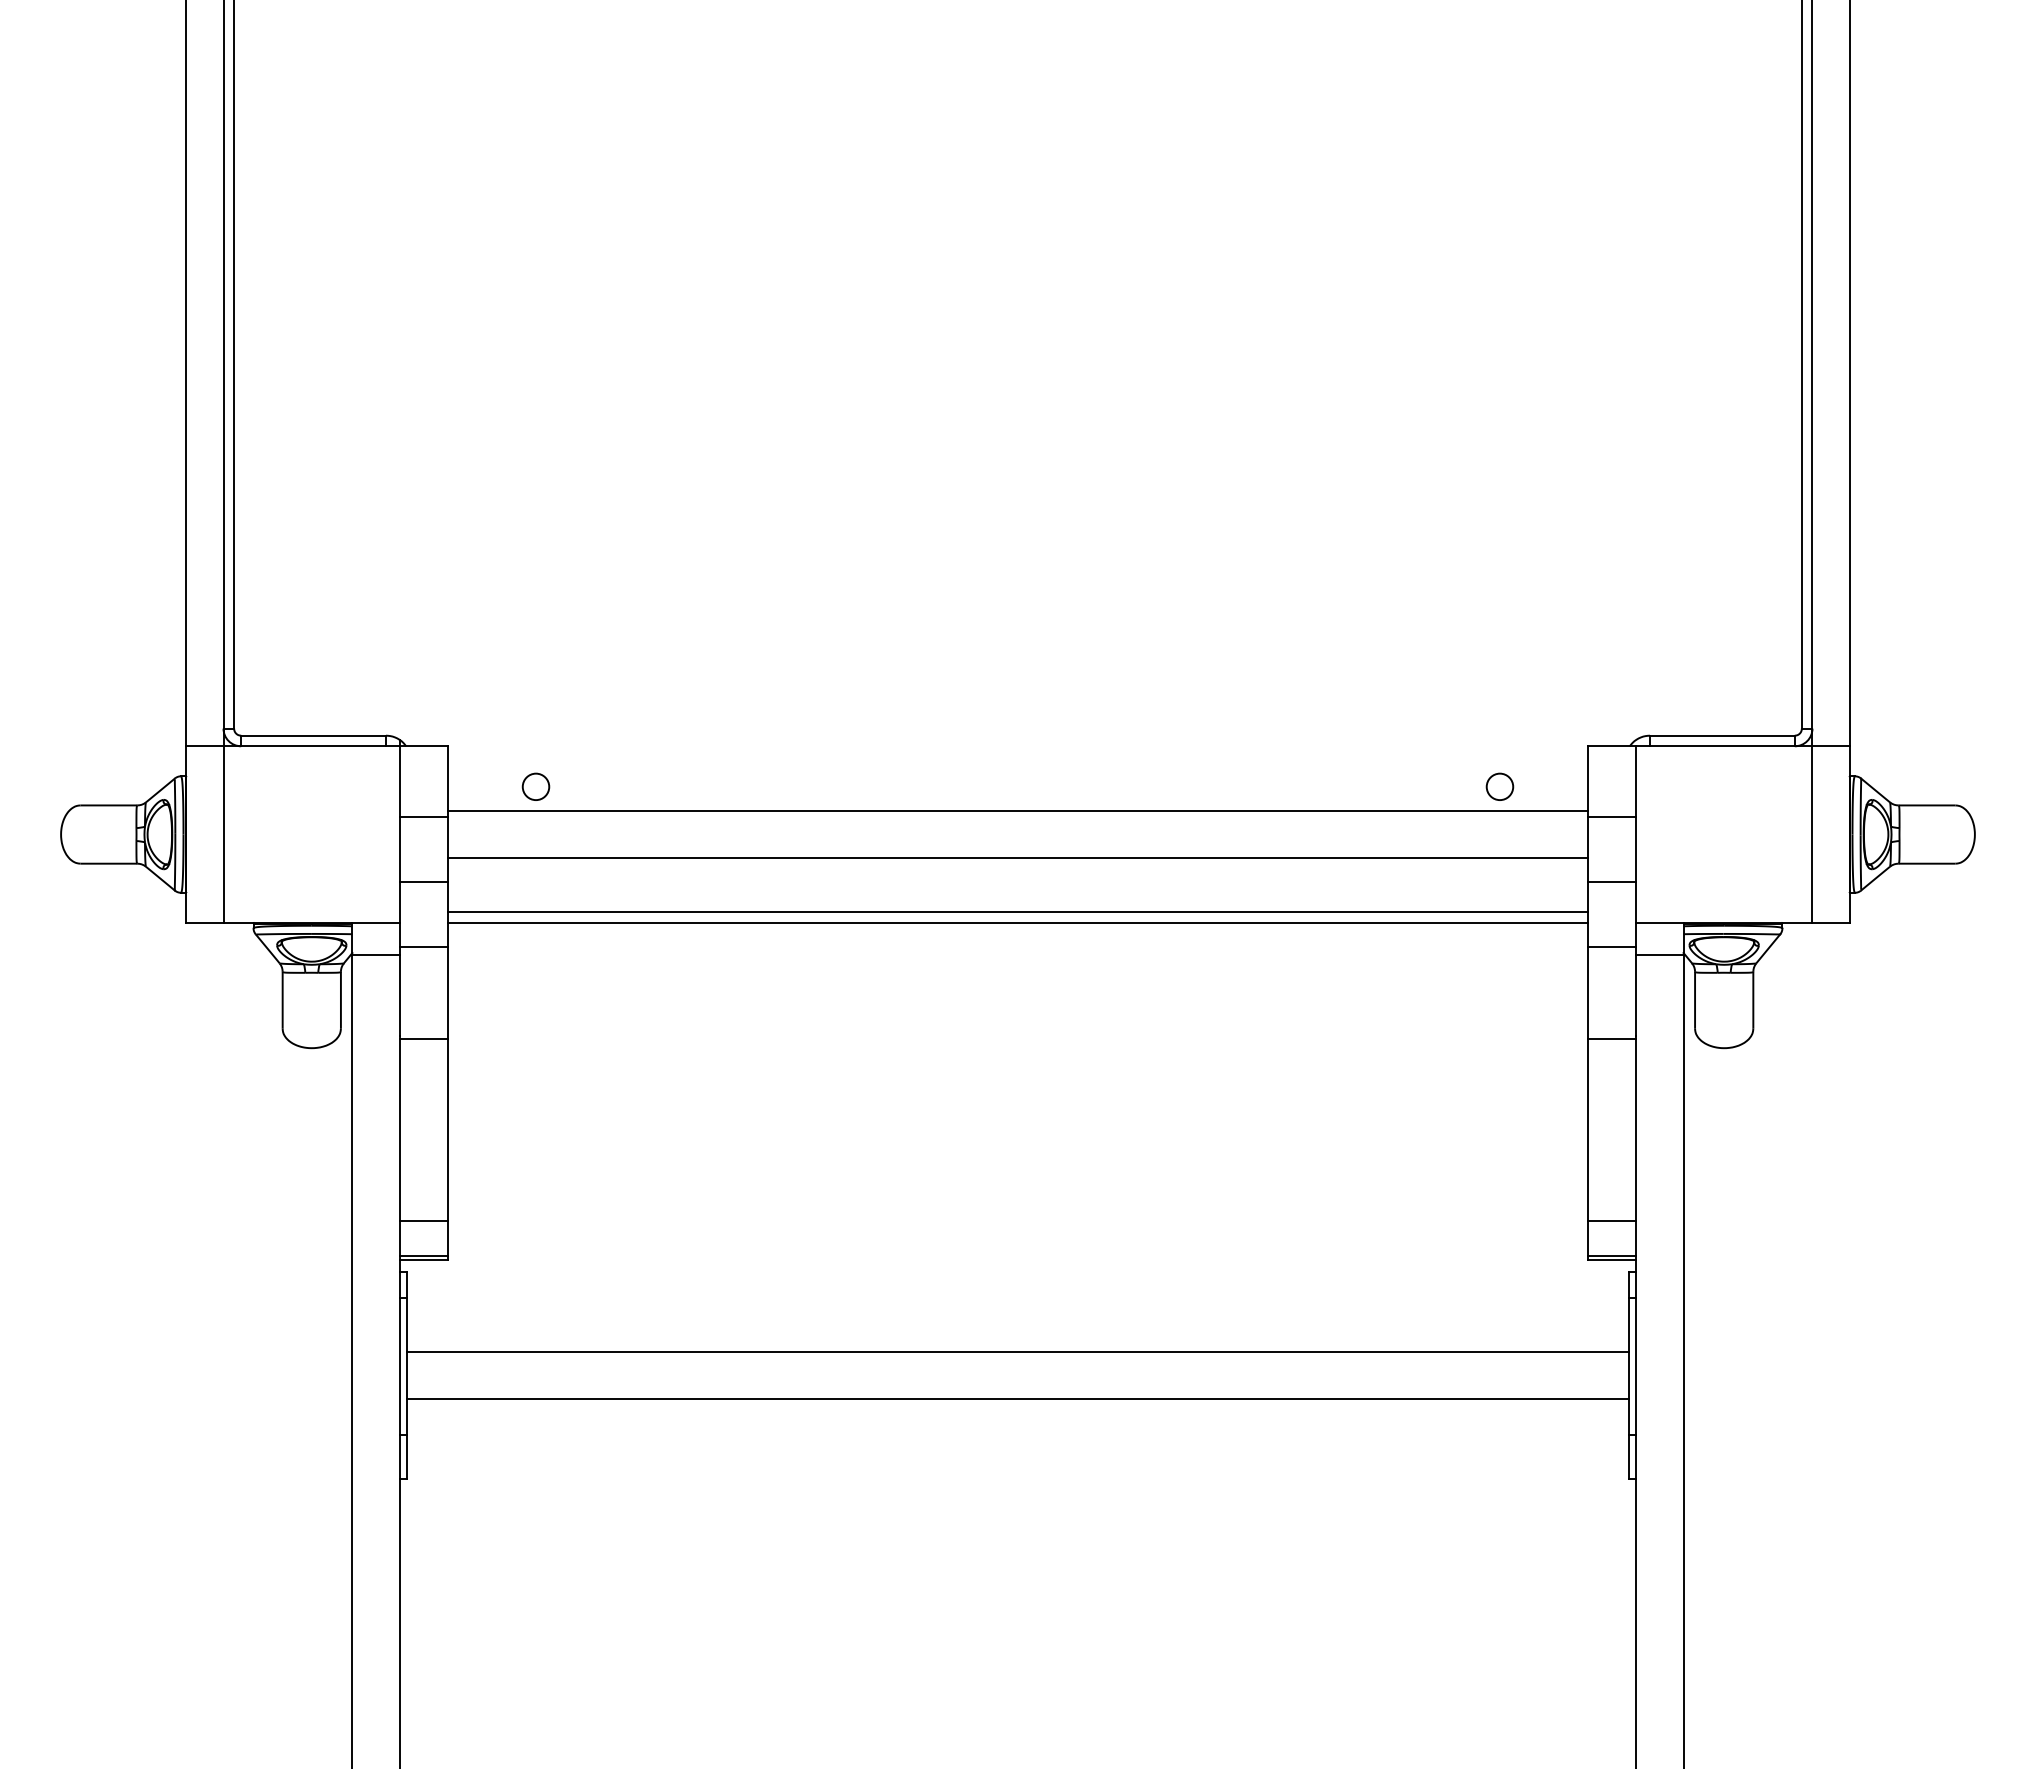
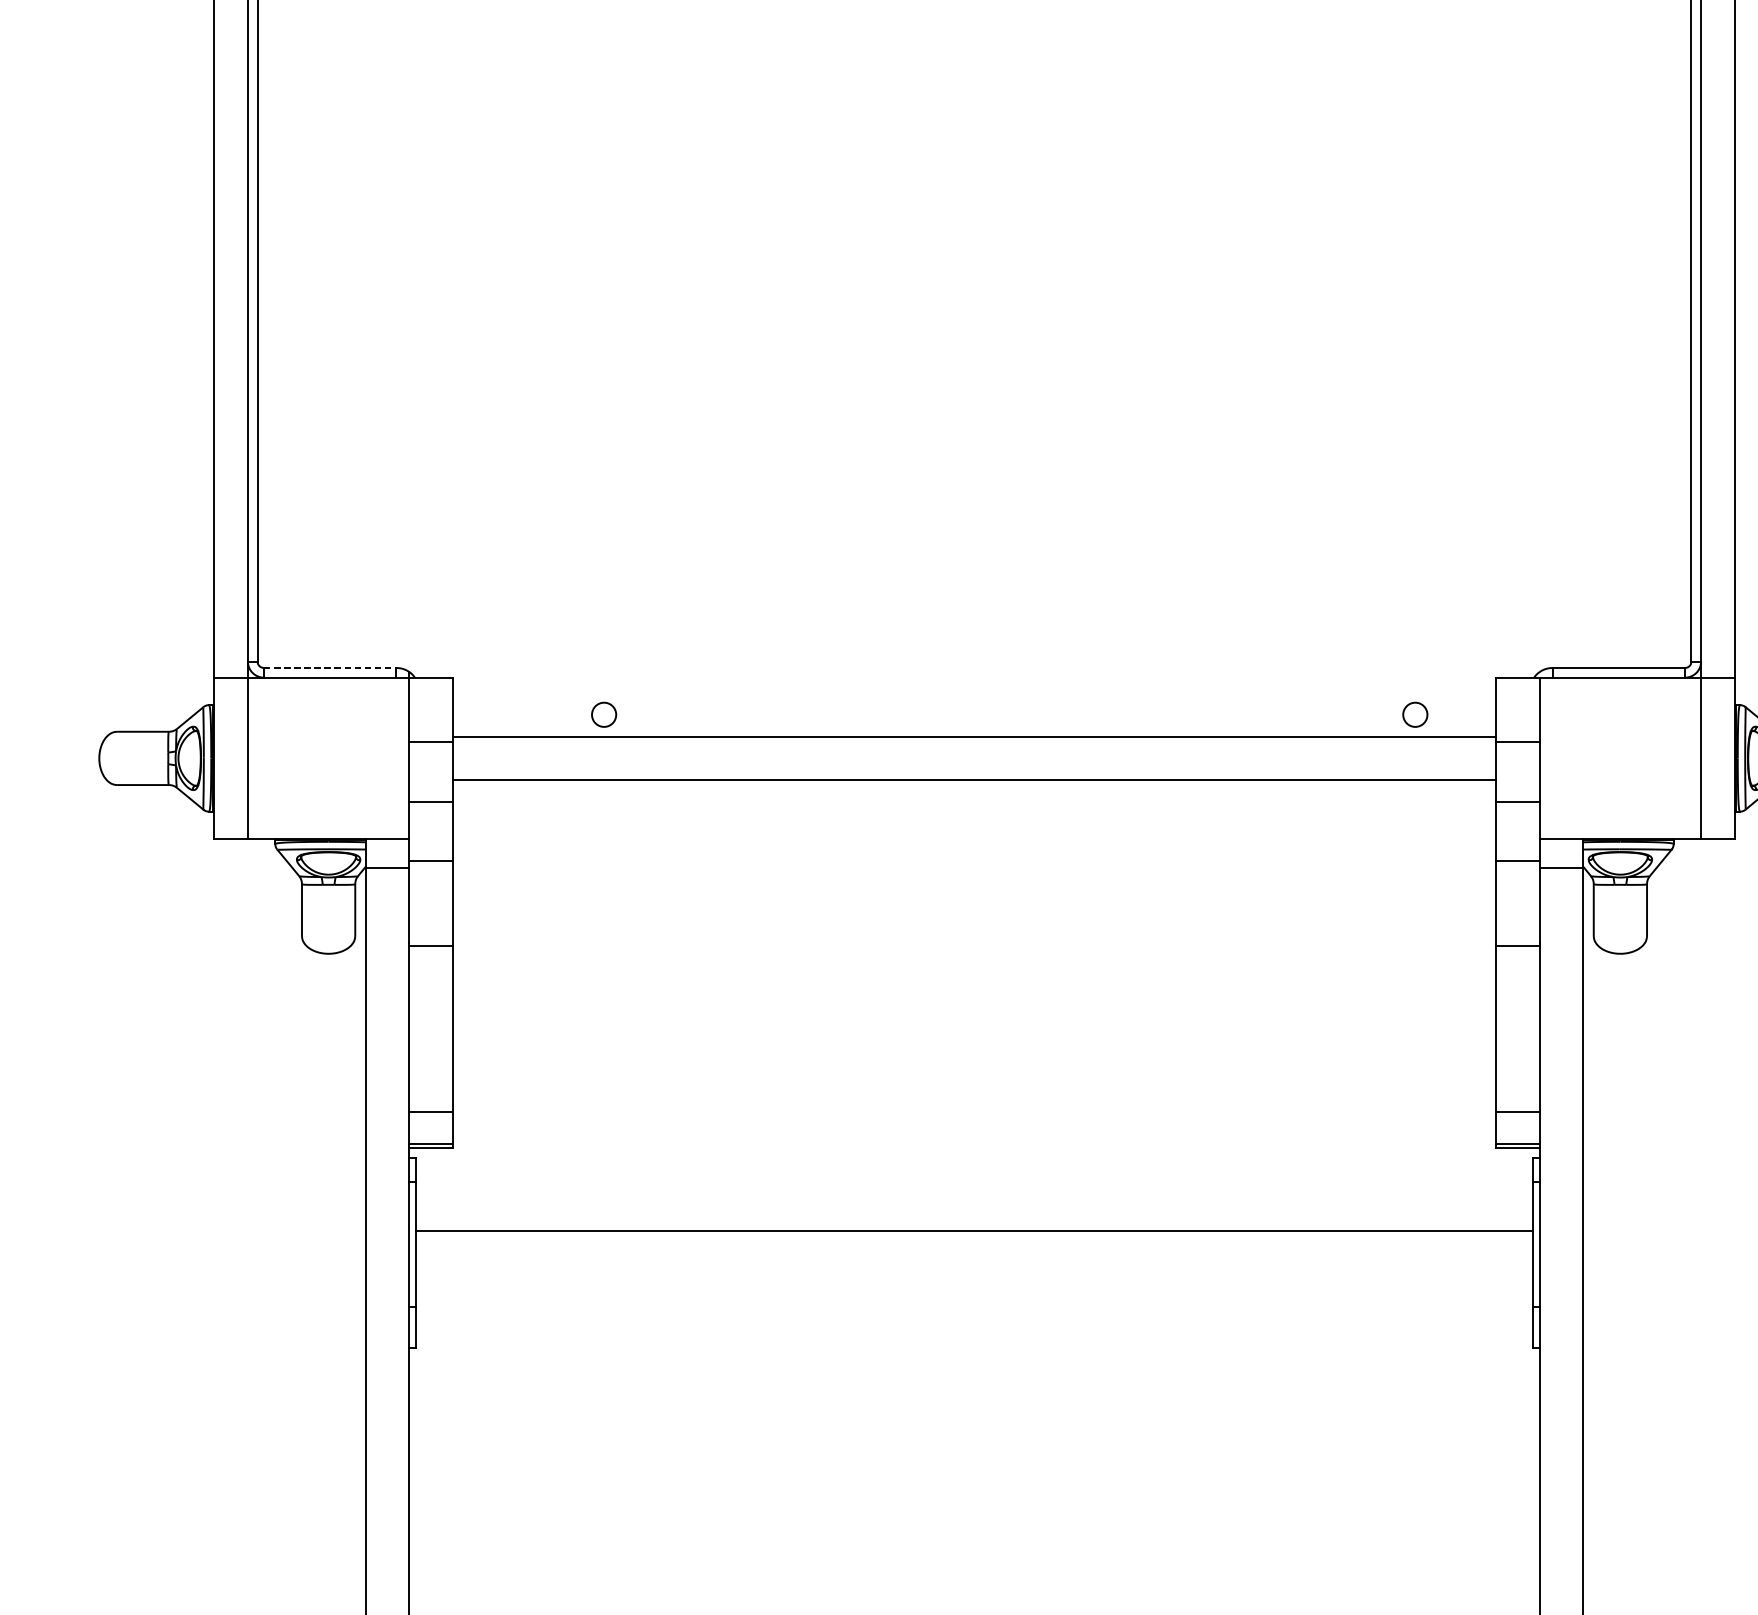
line: (314, 735) -> (331, 667), solid -> dashed
circle: (535, 786) -> (603, 714), moved
line: (1017, 912) -> (974, 829), removed
line: (1017, 922) -> (974, 838), removed
line: (1017, 1399) -> (974, 1275), removed

